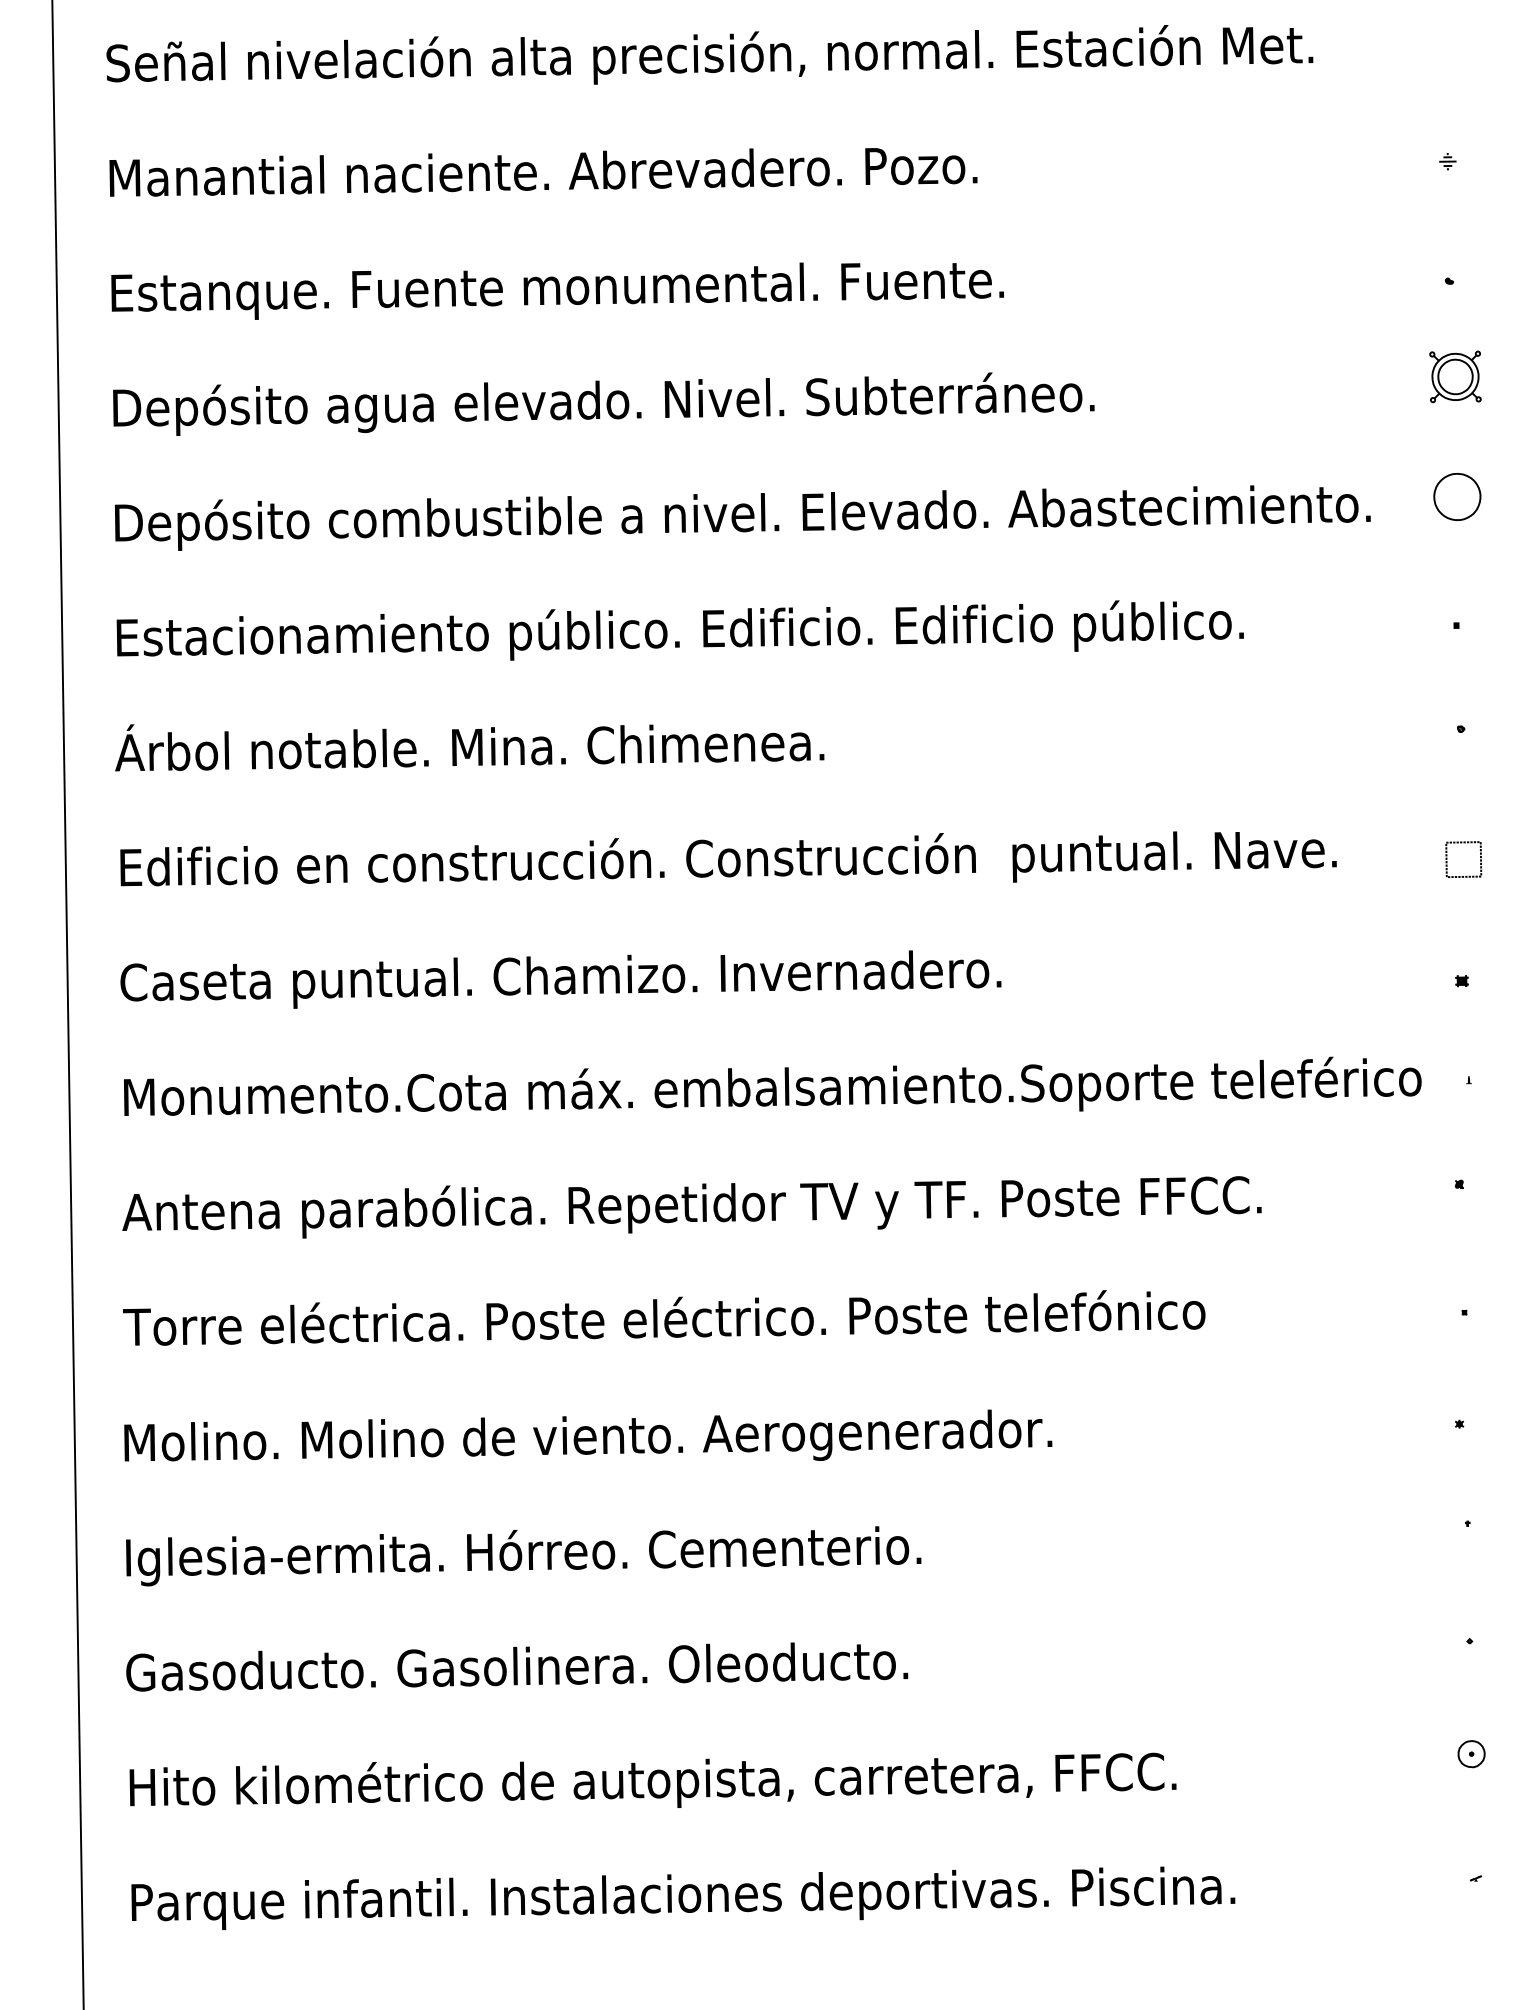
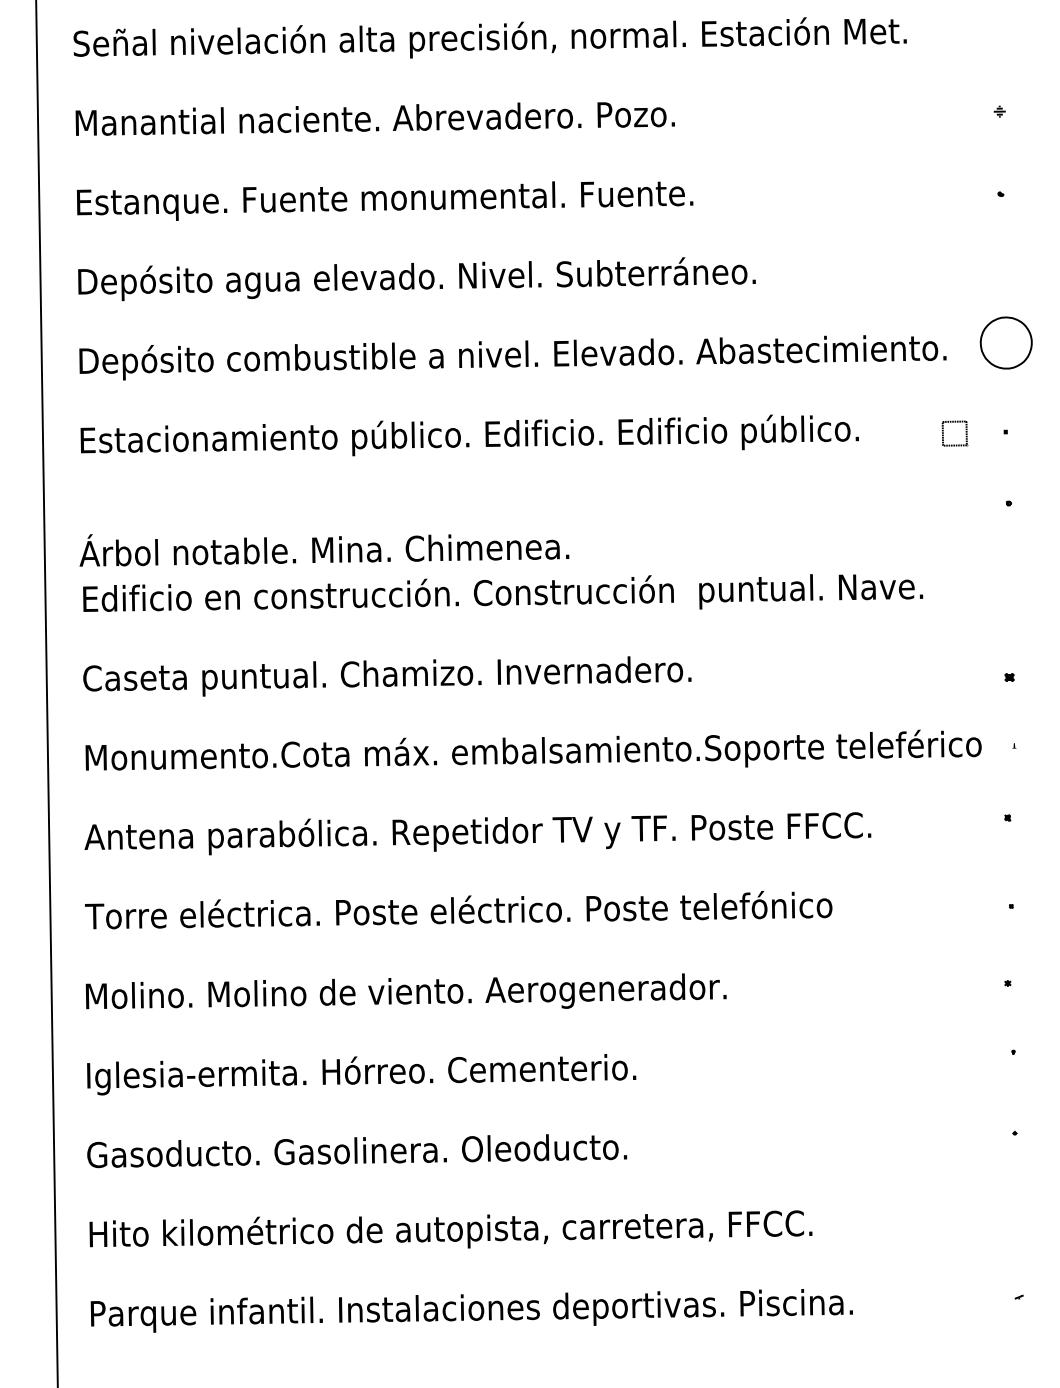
part: (1454, 375) -> (1004, 259), removed
part: (1457, 497) -> (1006, 343), size x1.6
text: (469, 747) -> (324, 550), moved
part: (1463, 859) -> (954, 433), moved
part: (1472, 1754) -> (1016, 1211), removed

